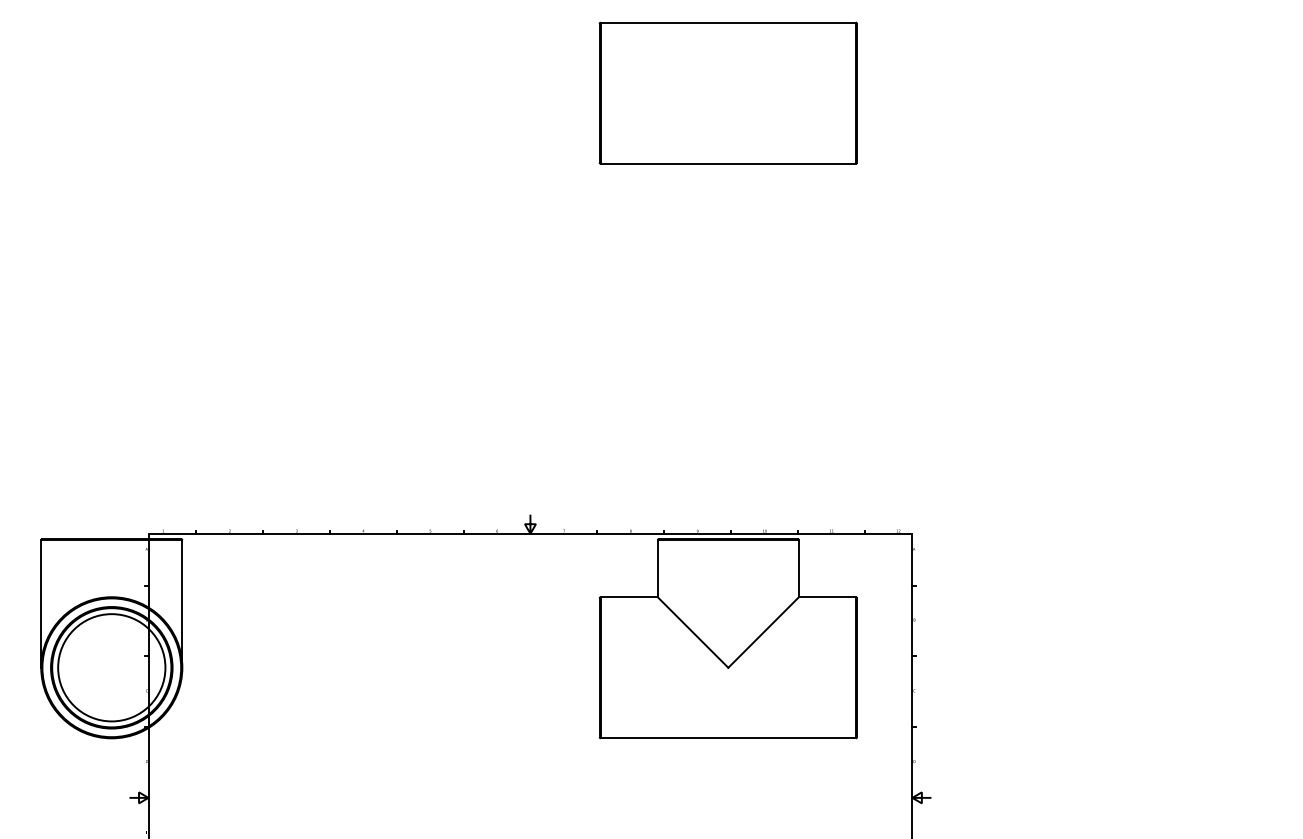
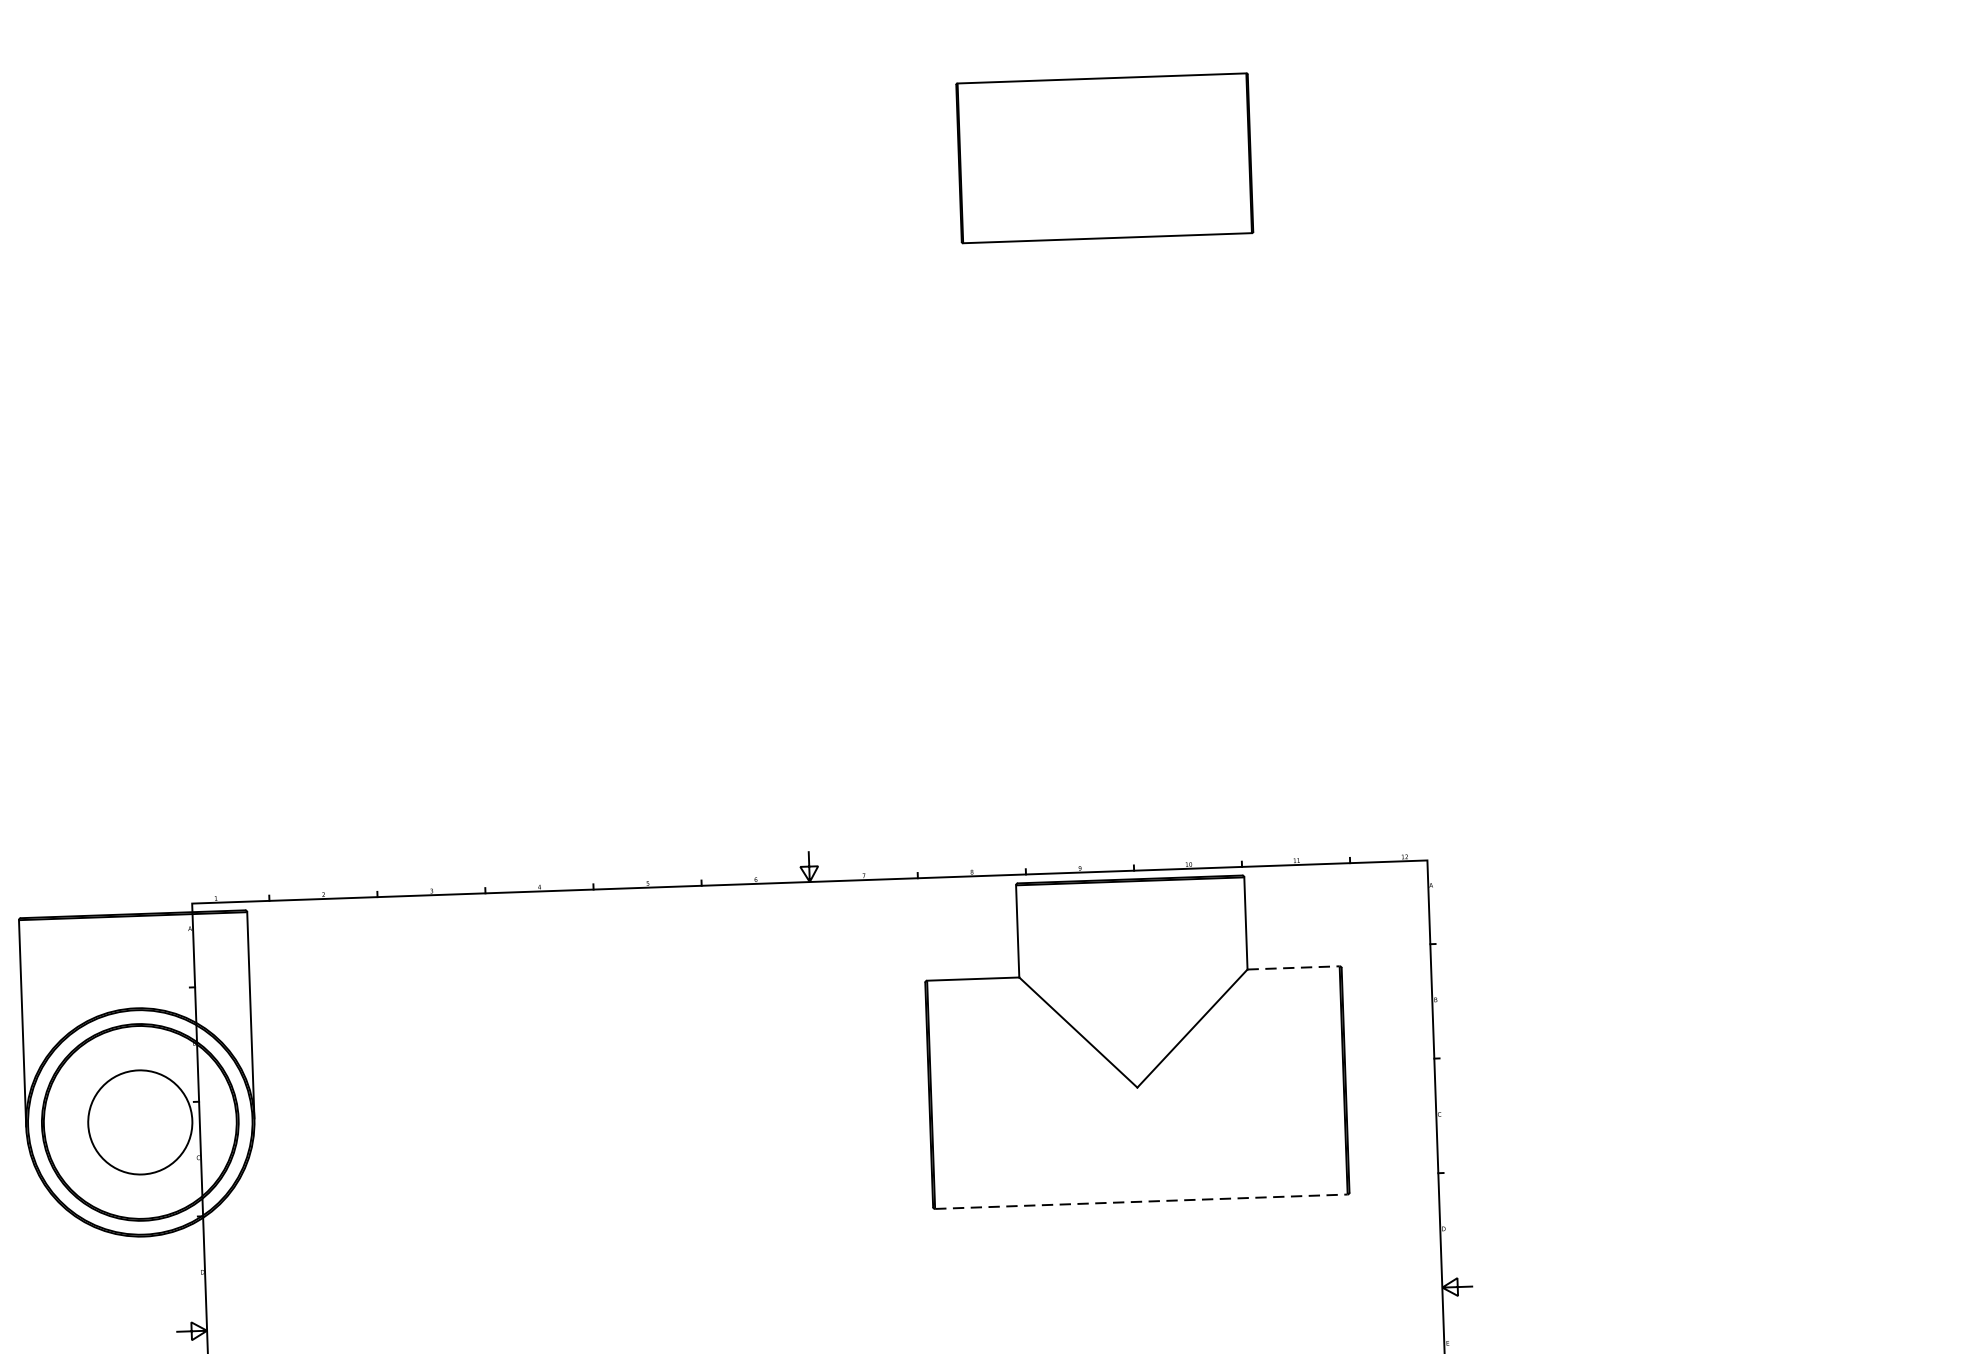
part: (727, 92) -> (1103, 157), size x0.7
line: (827, 597) -> (1293, 968), solid -> dashed
circle: (111, 667) -> (139, 1121), size x0.6
line: (728, 738) -> (1141, 1201), solid -> dashed

